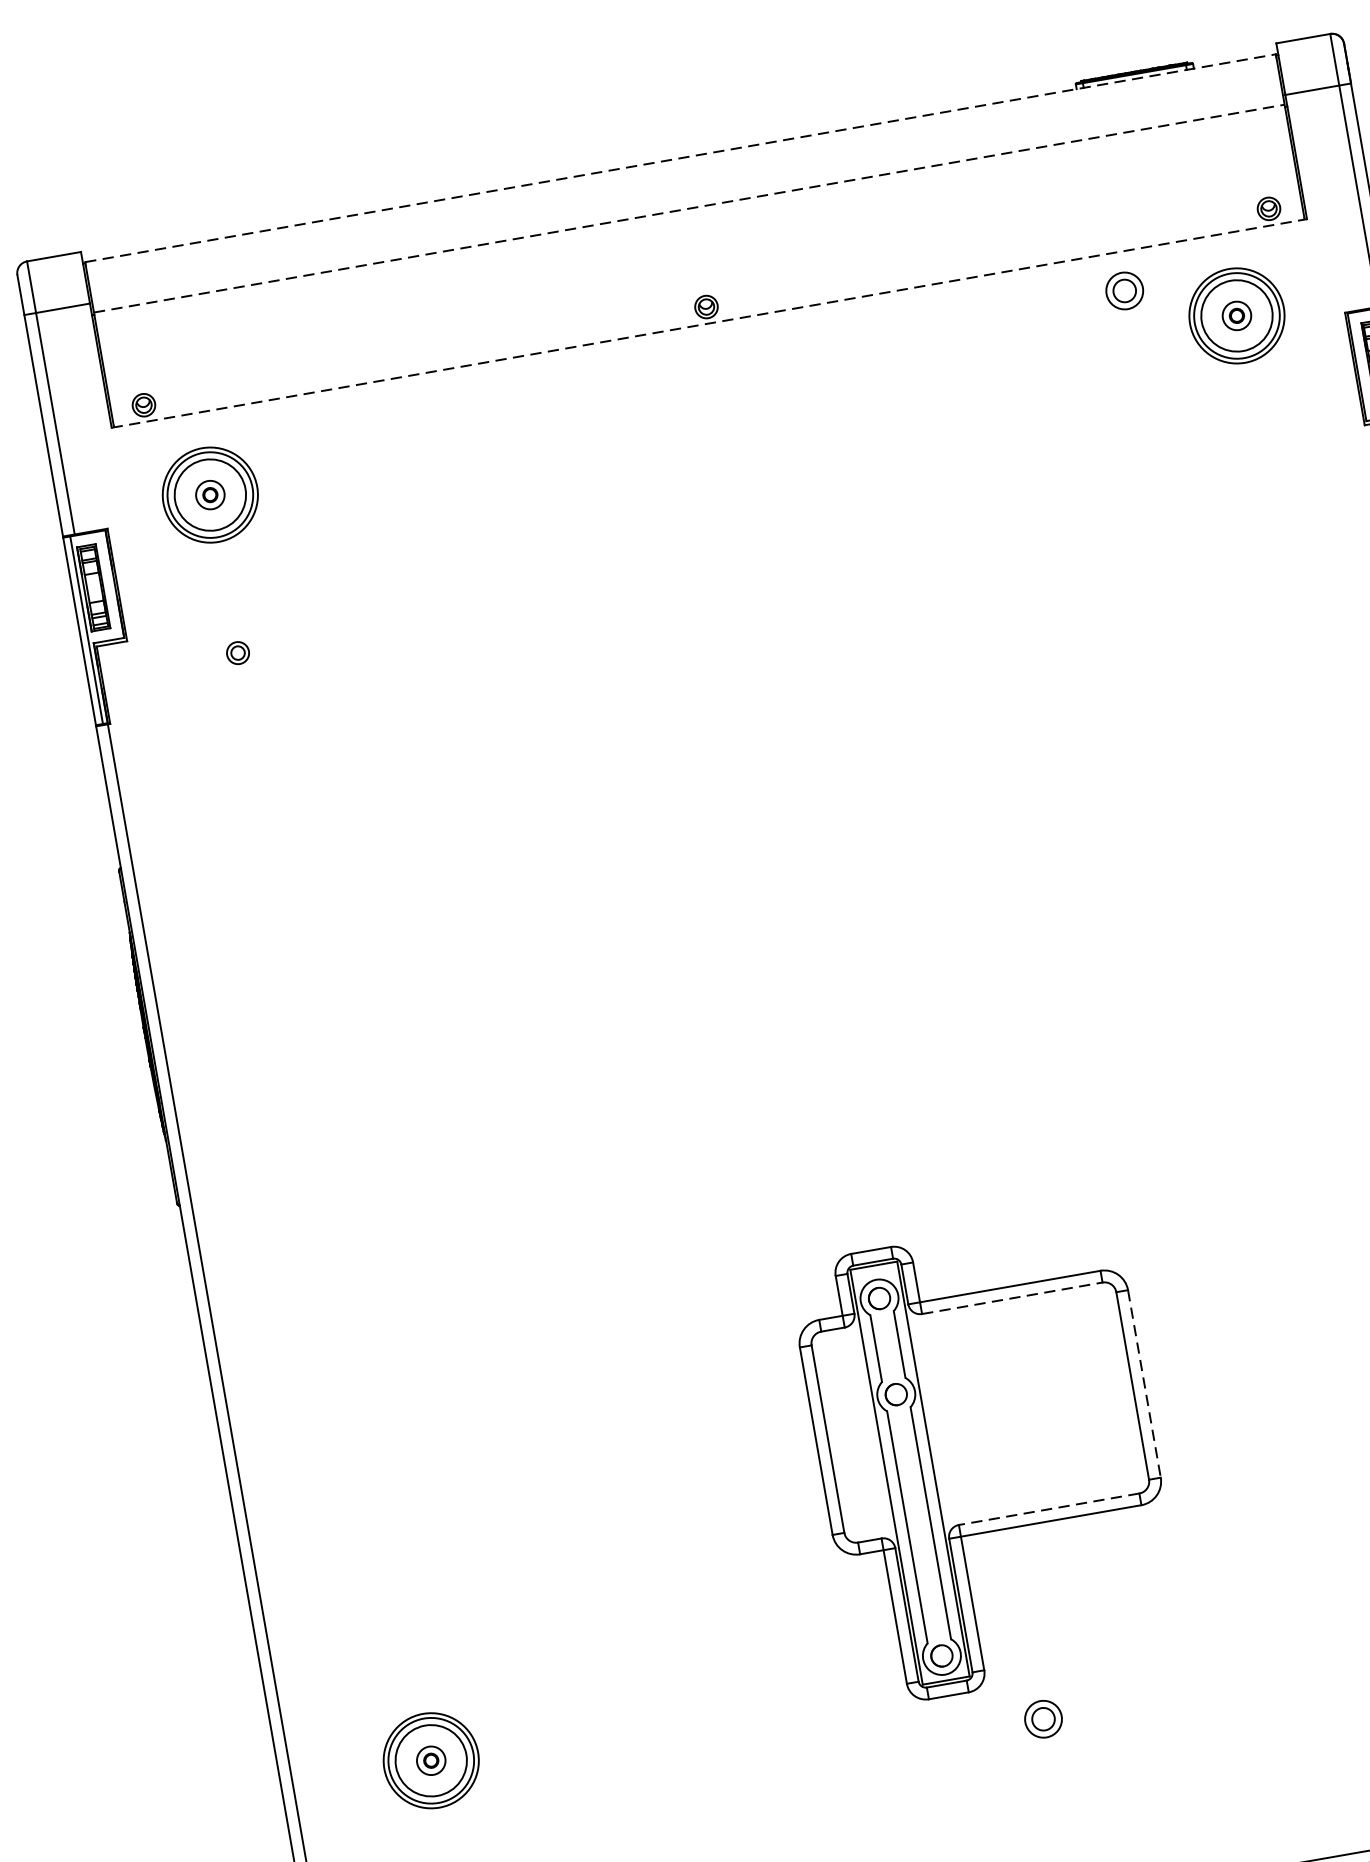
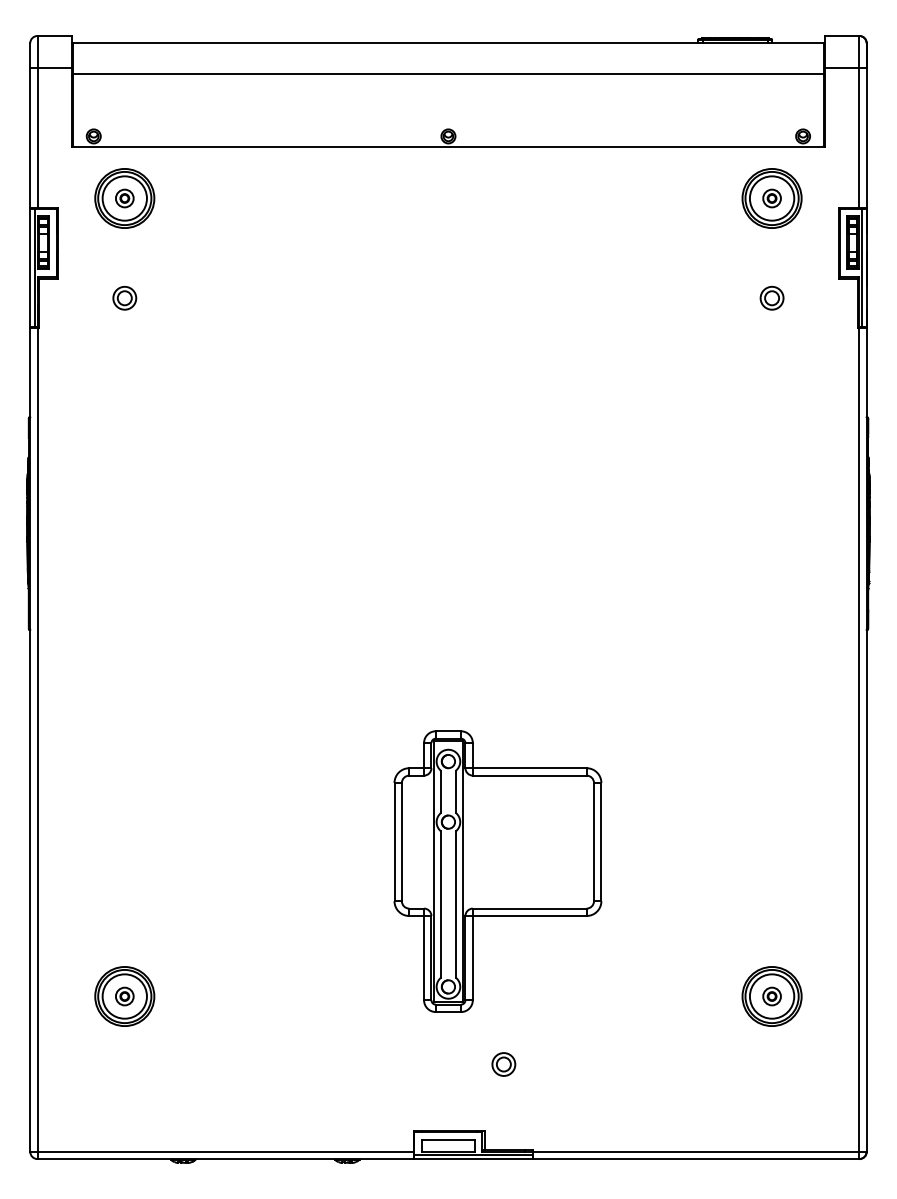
line: (680, 158) -> (448, 42), dashed -> solid
line: (689, 208) -> (448, 74), dashed -> solid
part: (1123, 289) -> (771, 297), moved
line: (709, 322) -> (448, 146), dashed -> solid
part: (237, 652) -> (124, 297), size x1.67
line: (1011, 1298) -> (529, 775), dashed -> solid
line: (1144, 1384) -> (601, 842), dashed -> solid
line: (1048, 1509) -> (529, 908), dashed -> solid
part: (1042, 1719) -> (503, 1064), moved

